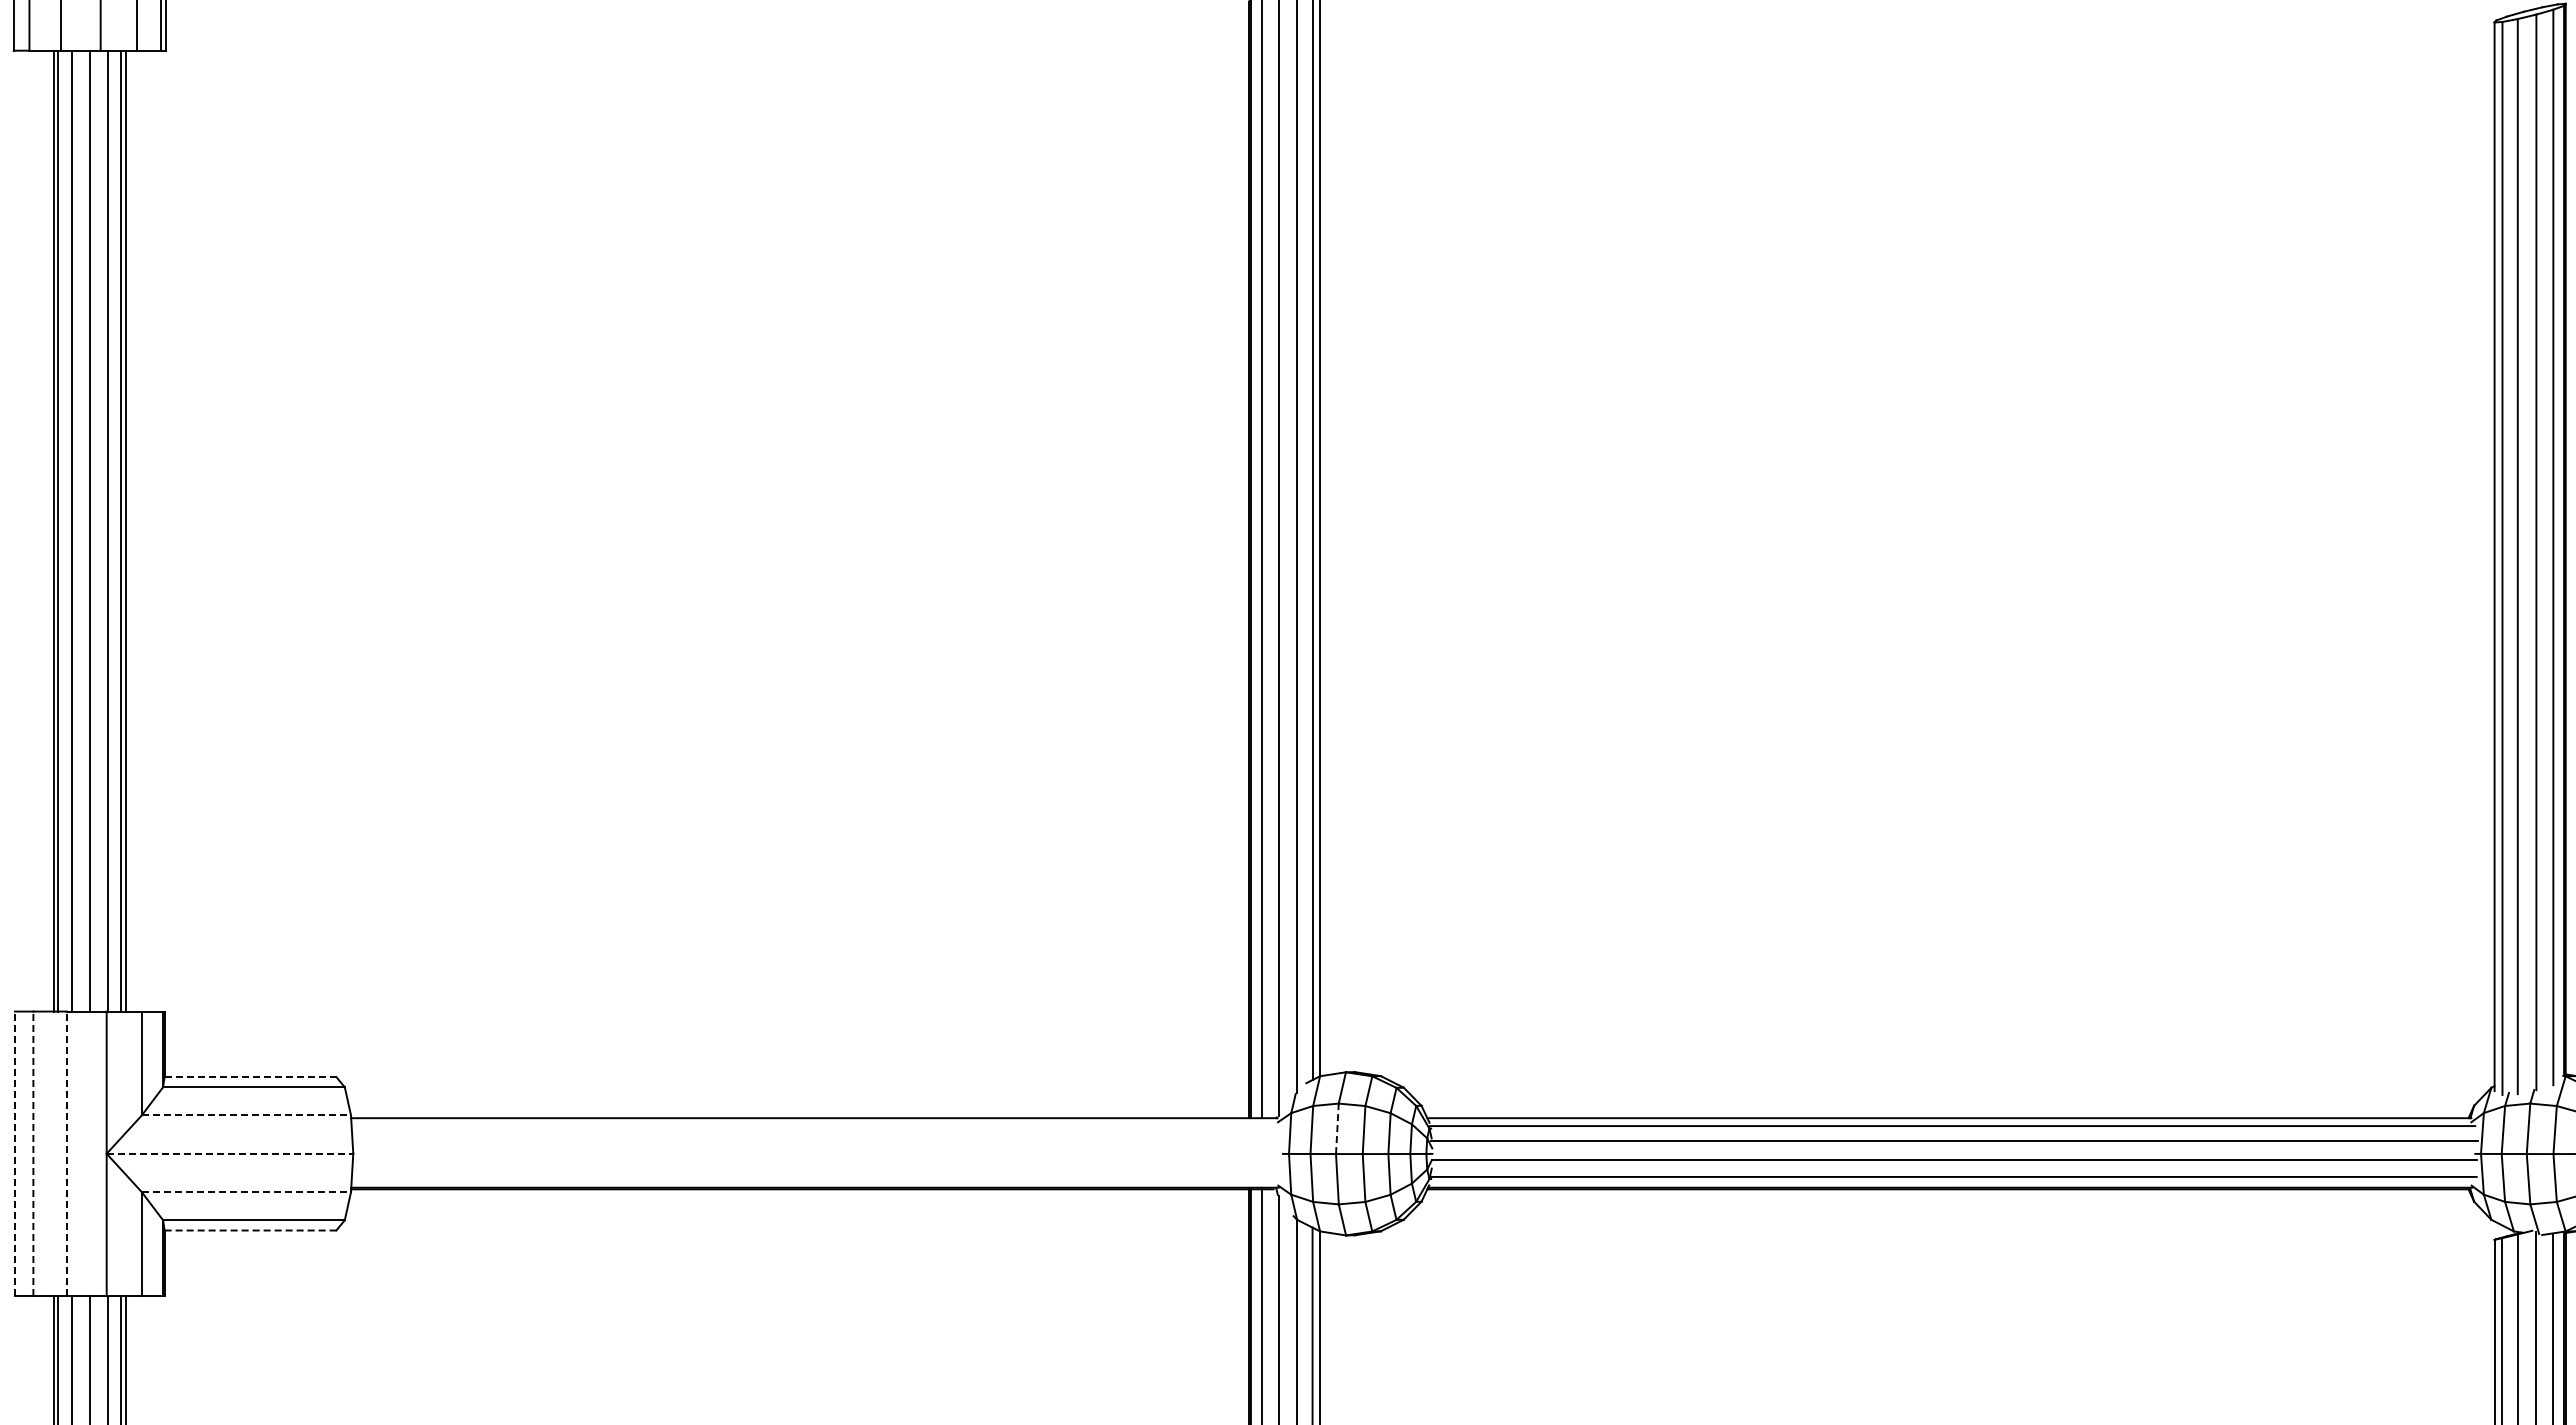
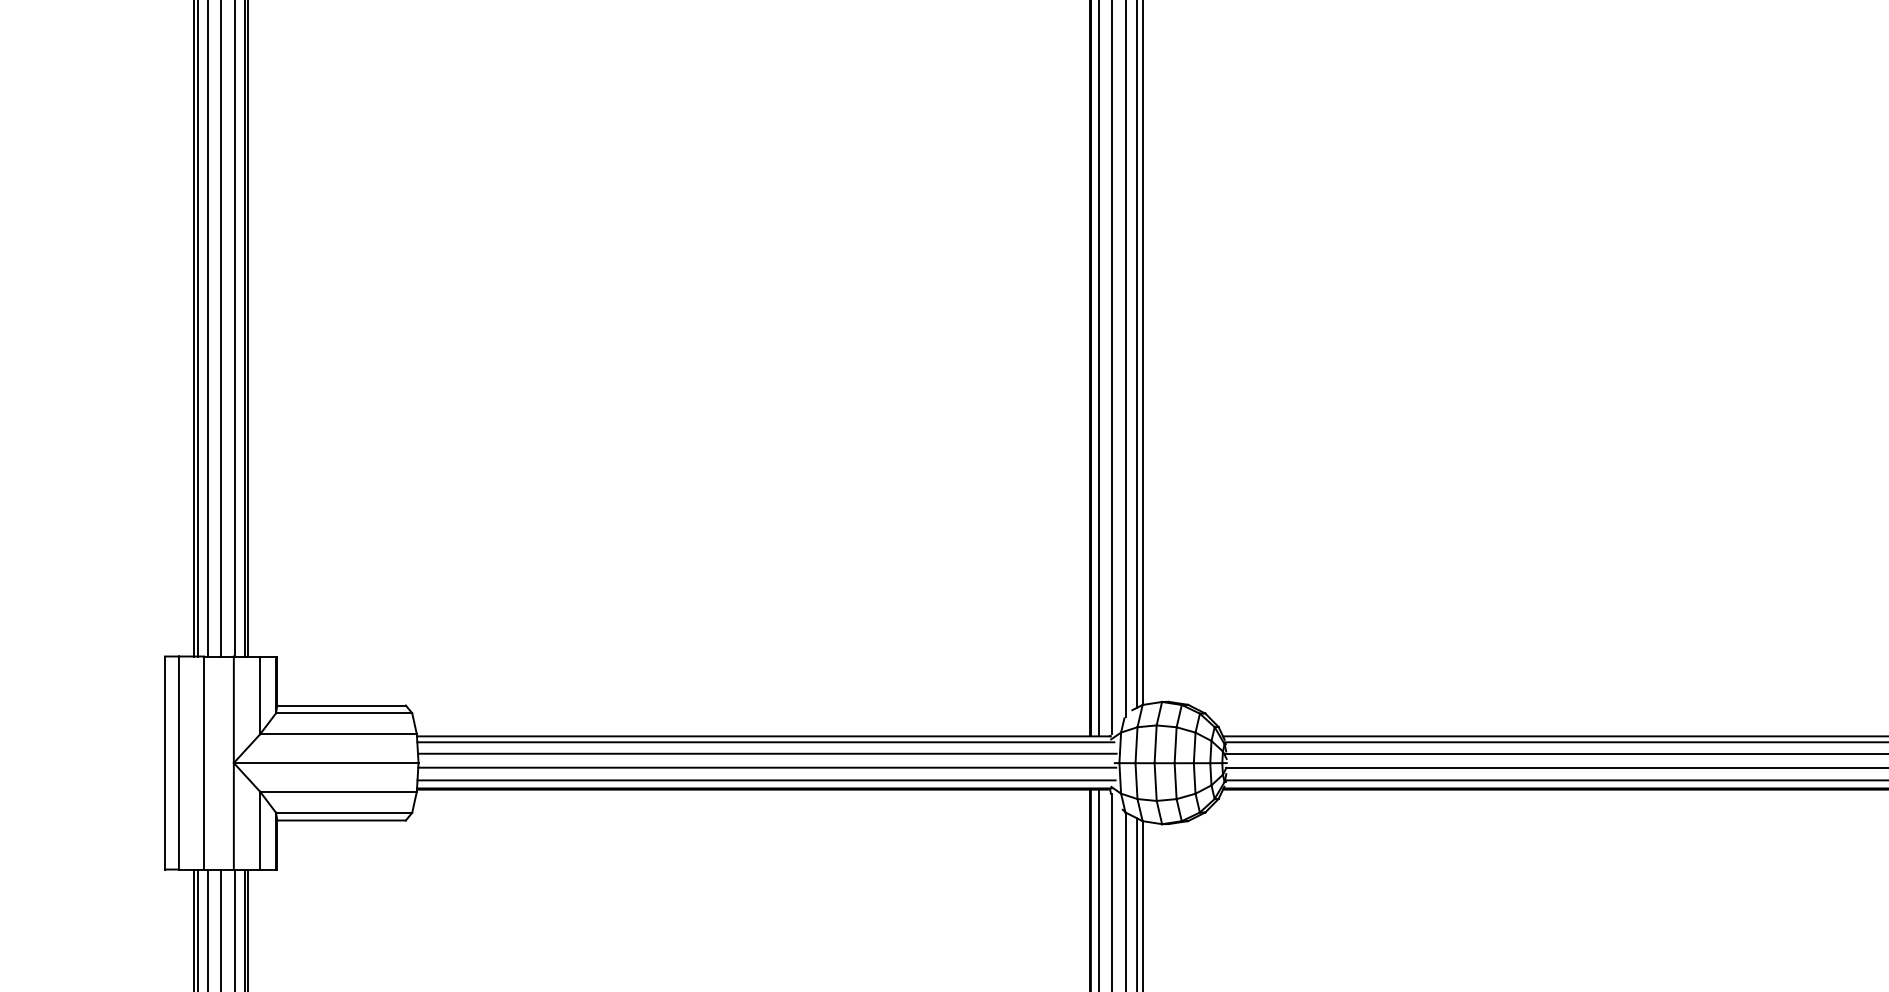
line: (250, 1077) -> (341, 705), dashed -> solid
line: (246, 1115) -> (338, 734), dashed -> solid
line: (816, 1126) -> (765, 742), added
line: (1337, 1128) -> (1155, 744), dashed -> solid
line: (818, 1141) -> (767, 753), added
line: (14, 1153) -> (164, 762), dashed -> solid
line: (33, 1153) -> (179, 762), dashed -> solid
line: (66, 1153) -> (203, 762), dashed -> solid
line: (230, 1153) -> (326, 762), dashed -> solid
line: (818, 1160) -> (767, 768), added
line: (817, 1176) -> (766, 780), added
line: (246, 1192) -> (338, 792), dashed -> solid
line: (250, 1230) -> (341, 820), dashed -> solid

